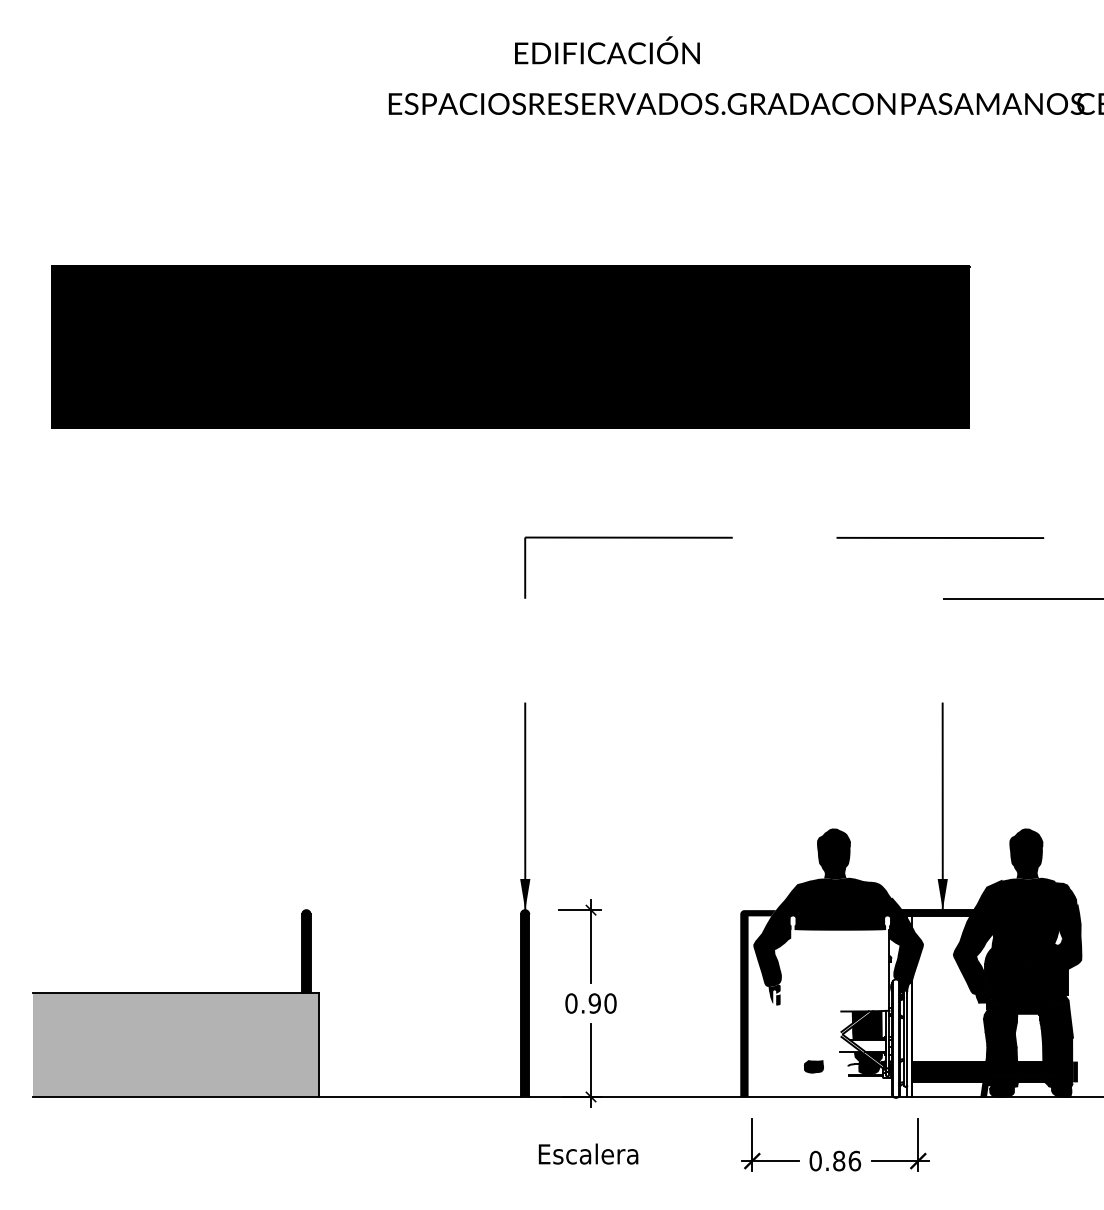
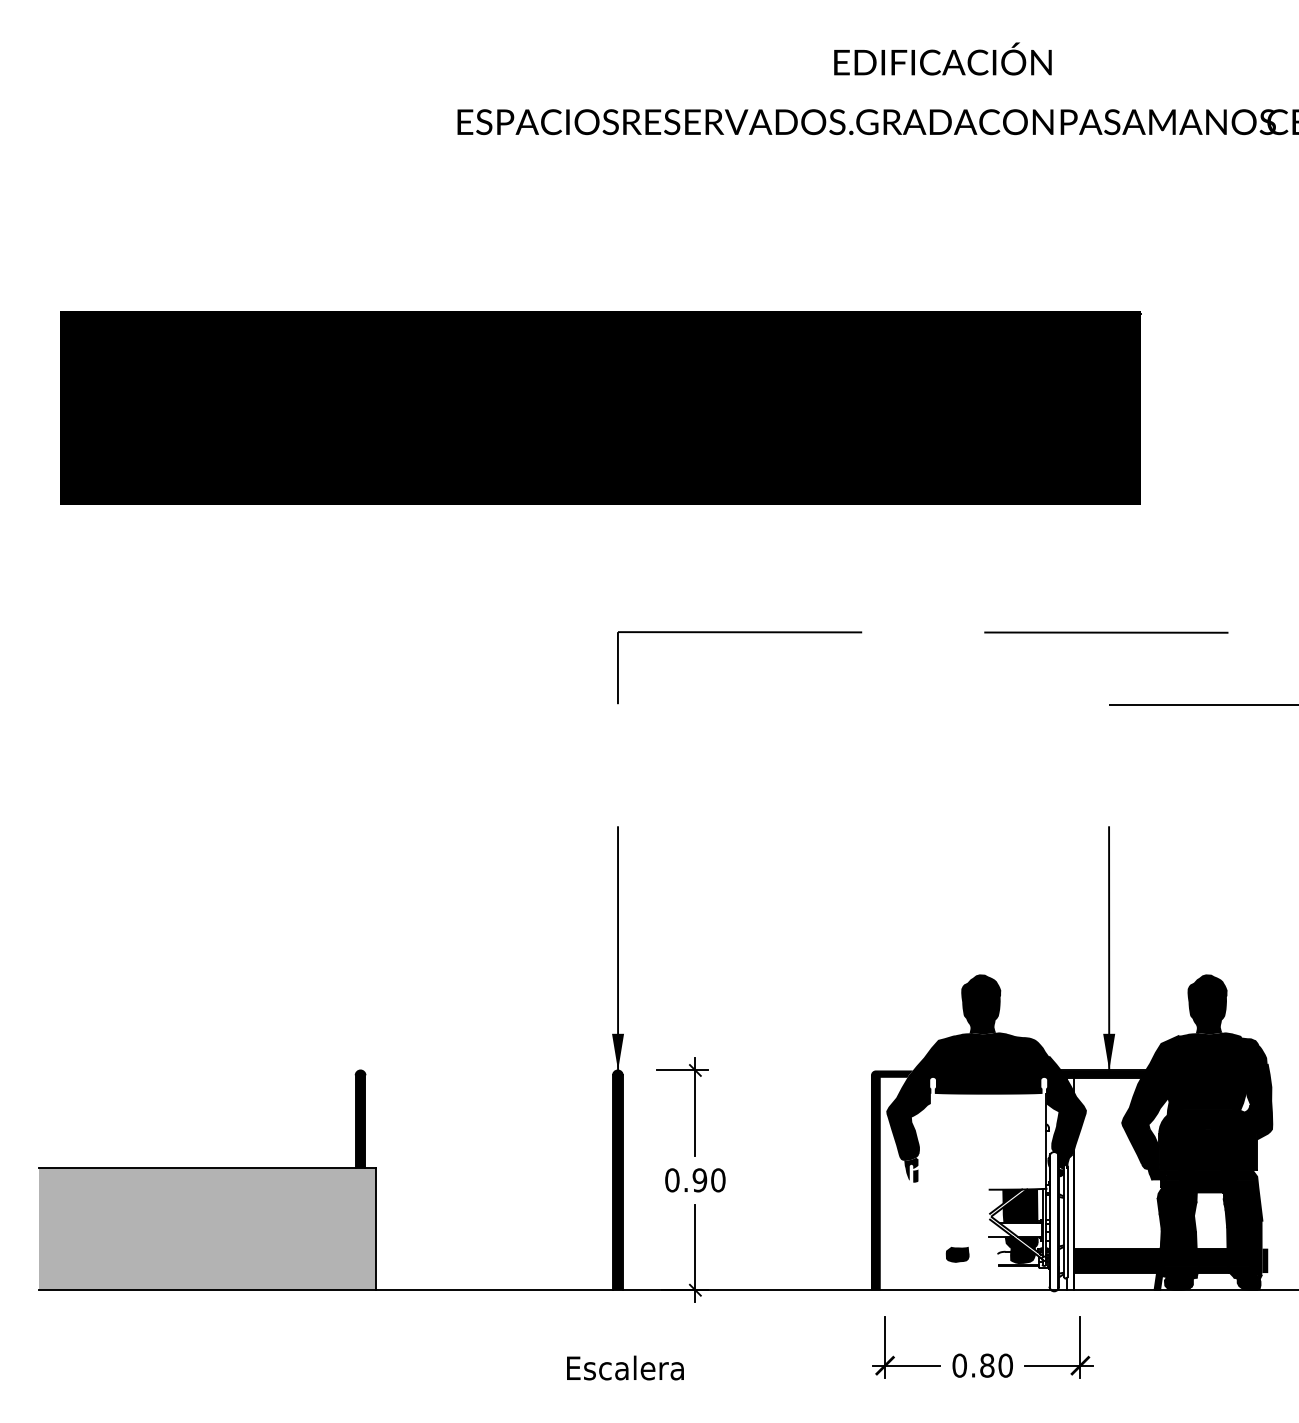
text: (607, 50) -> (943, 59), moved
text: (588, 1153) -> (625, 1367), moved
text: (854, 1160) -> (1005, 1364), 0.86 -> 0.80

